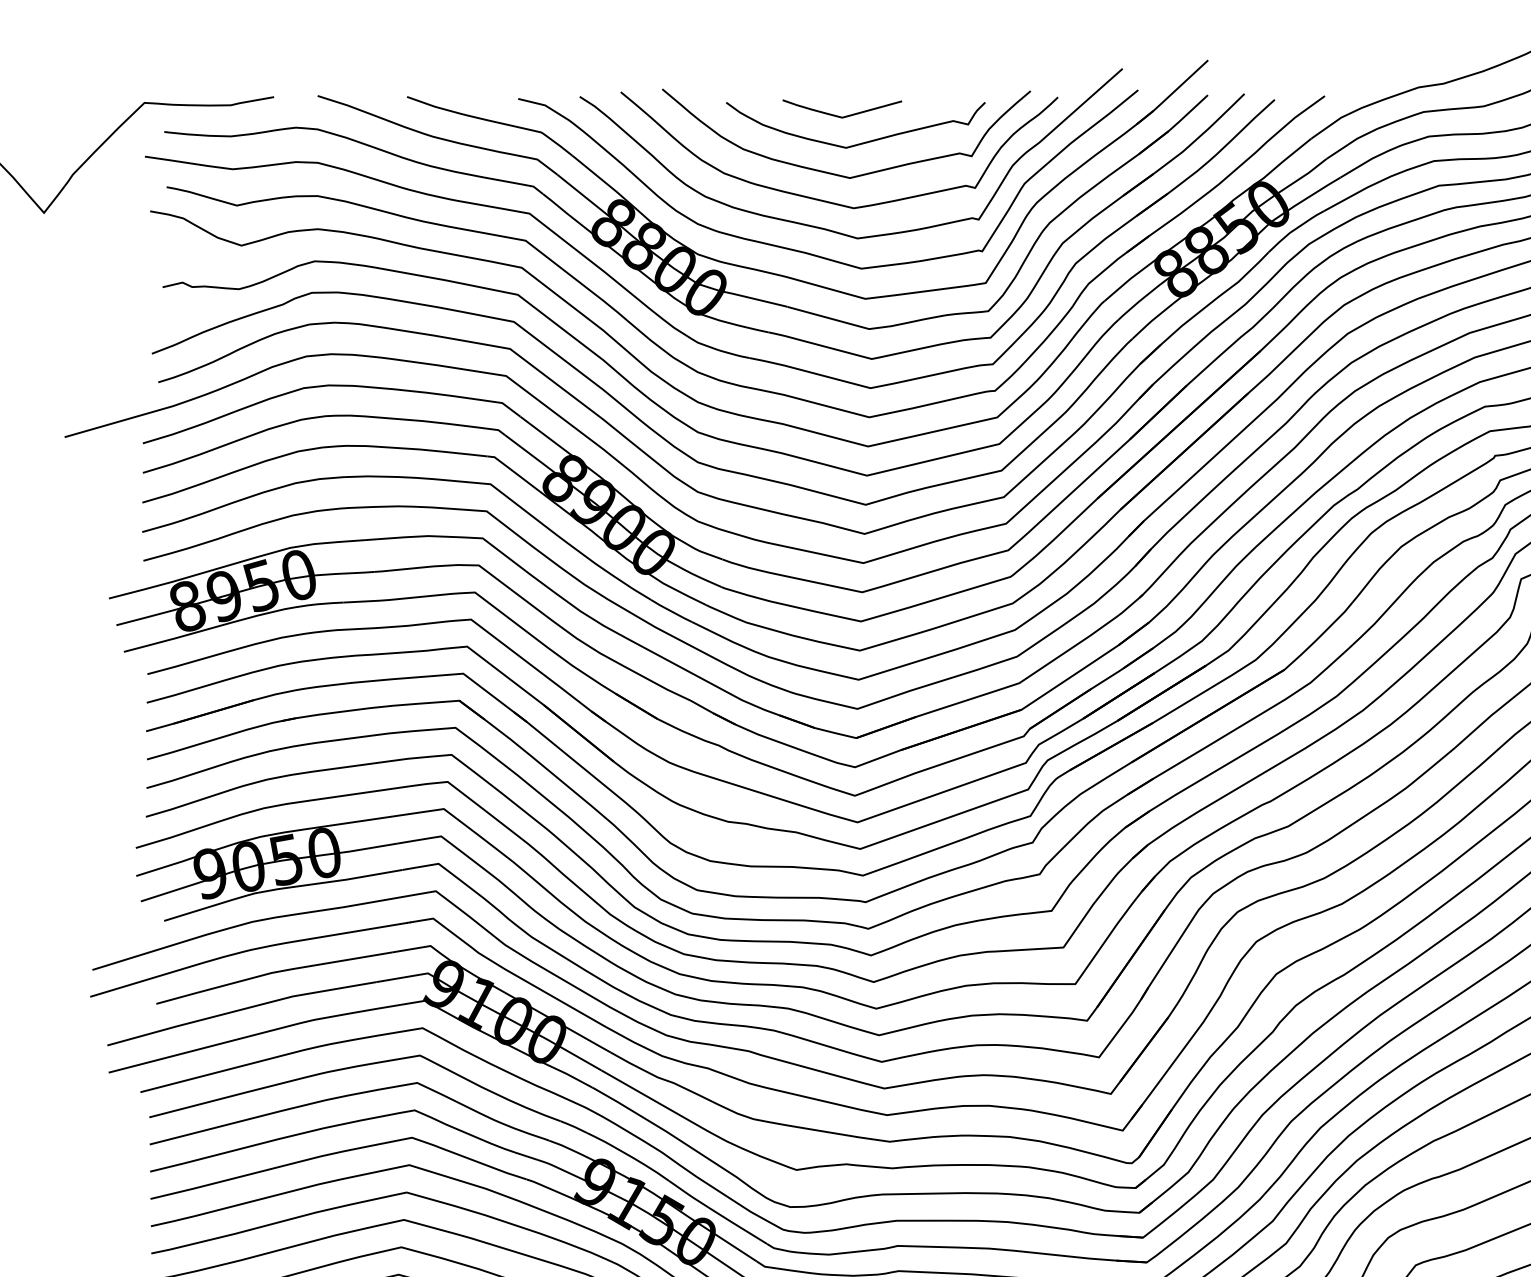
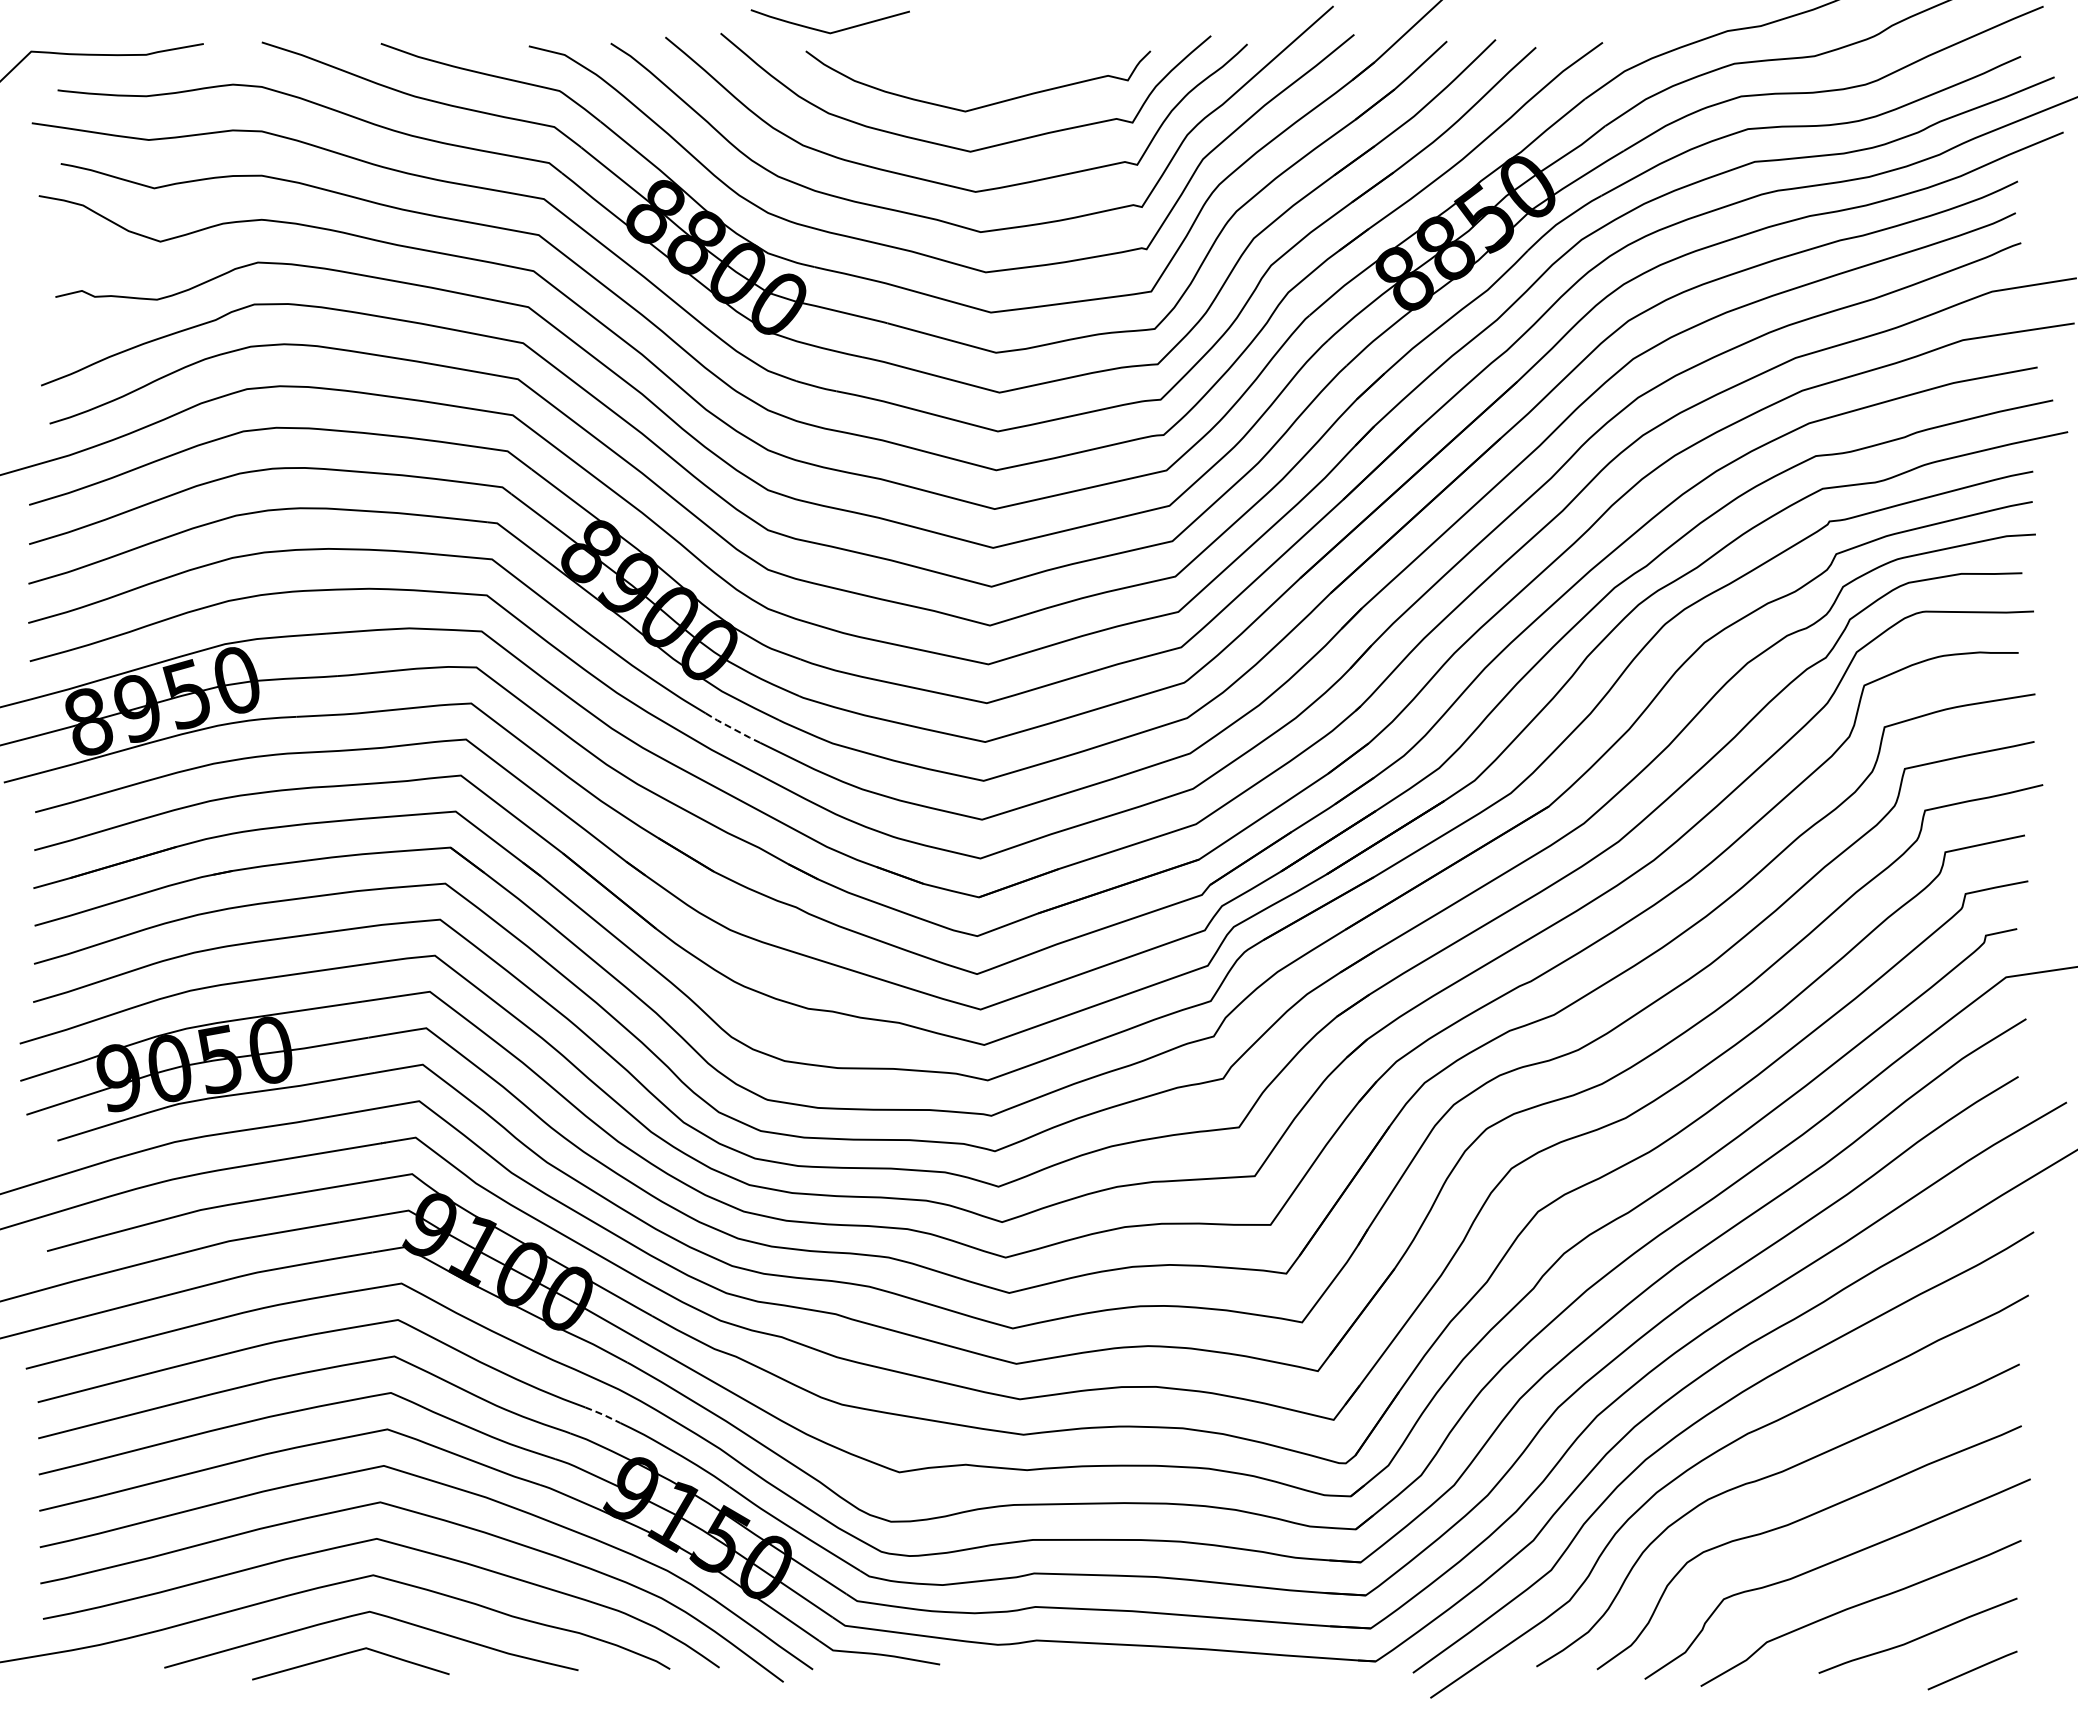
curve: (840, 116) -> (827, 31), moved
line: (671, 611) -> (733, 728), solid -> dashed
line: (573, 1126) -> (602, 1414), solid -> dashed

